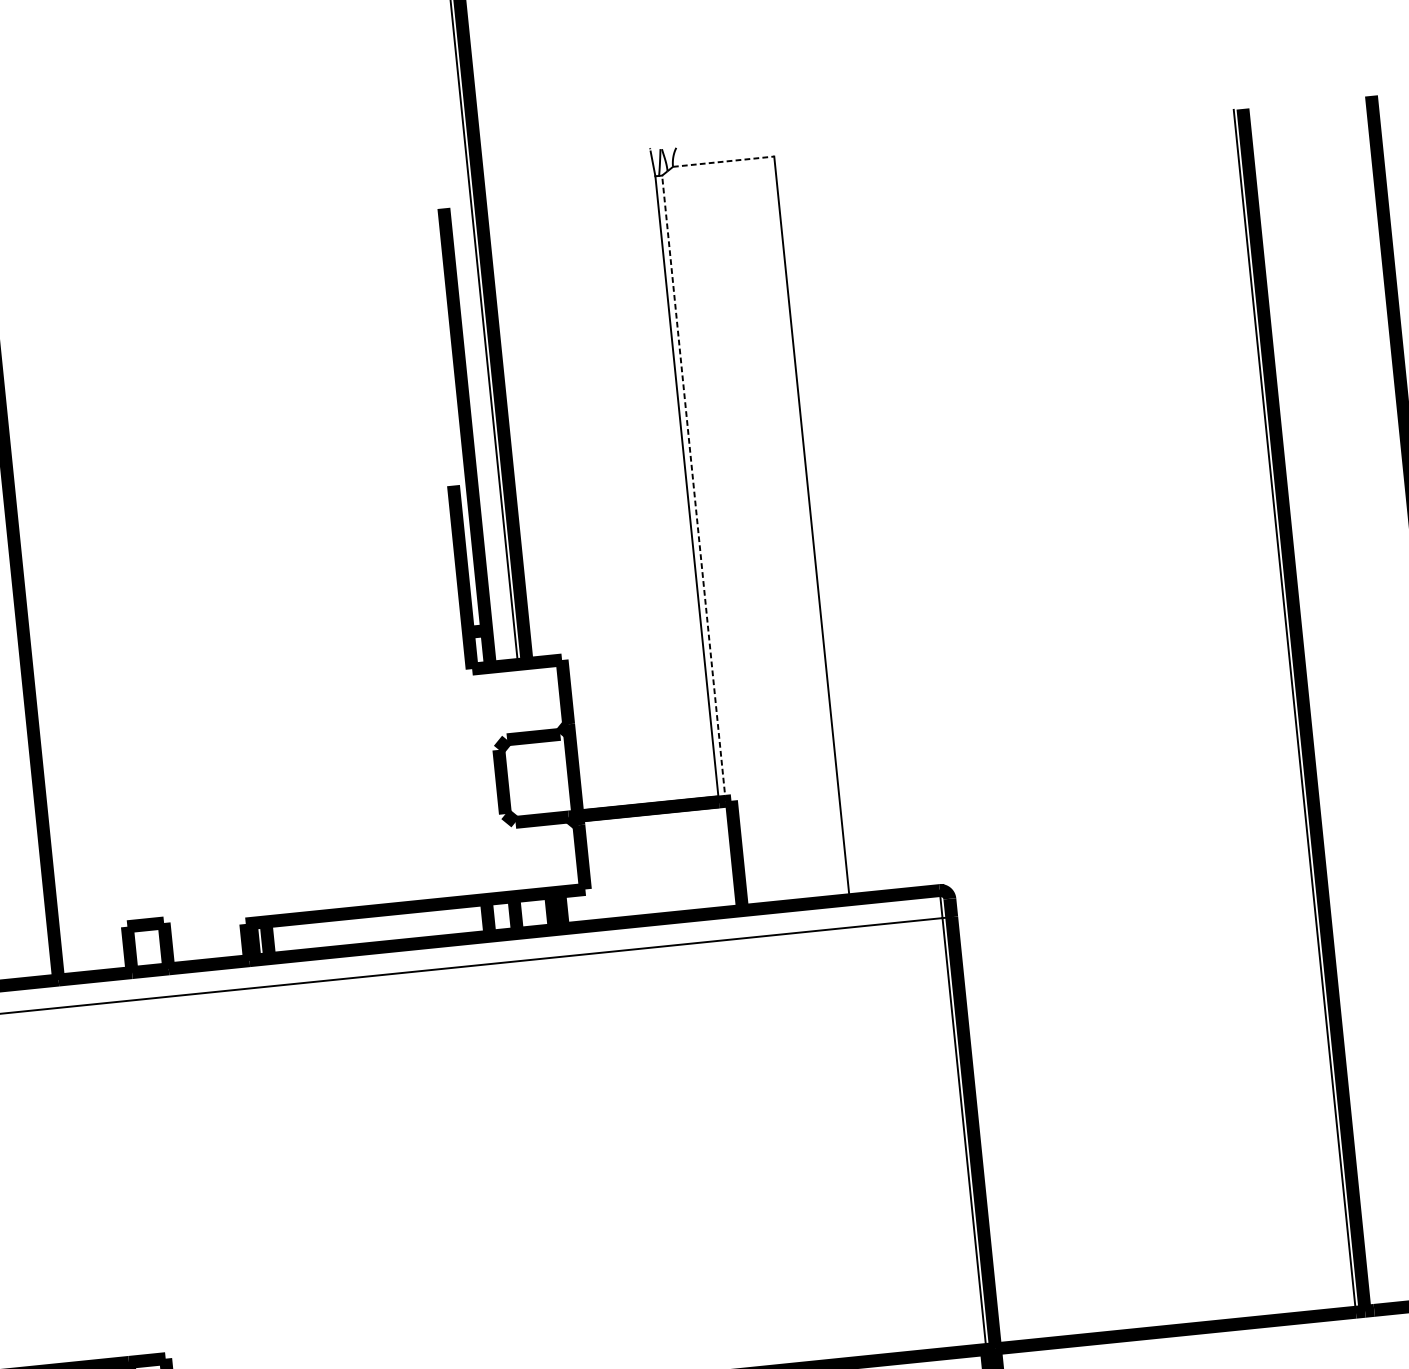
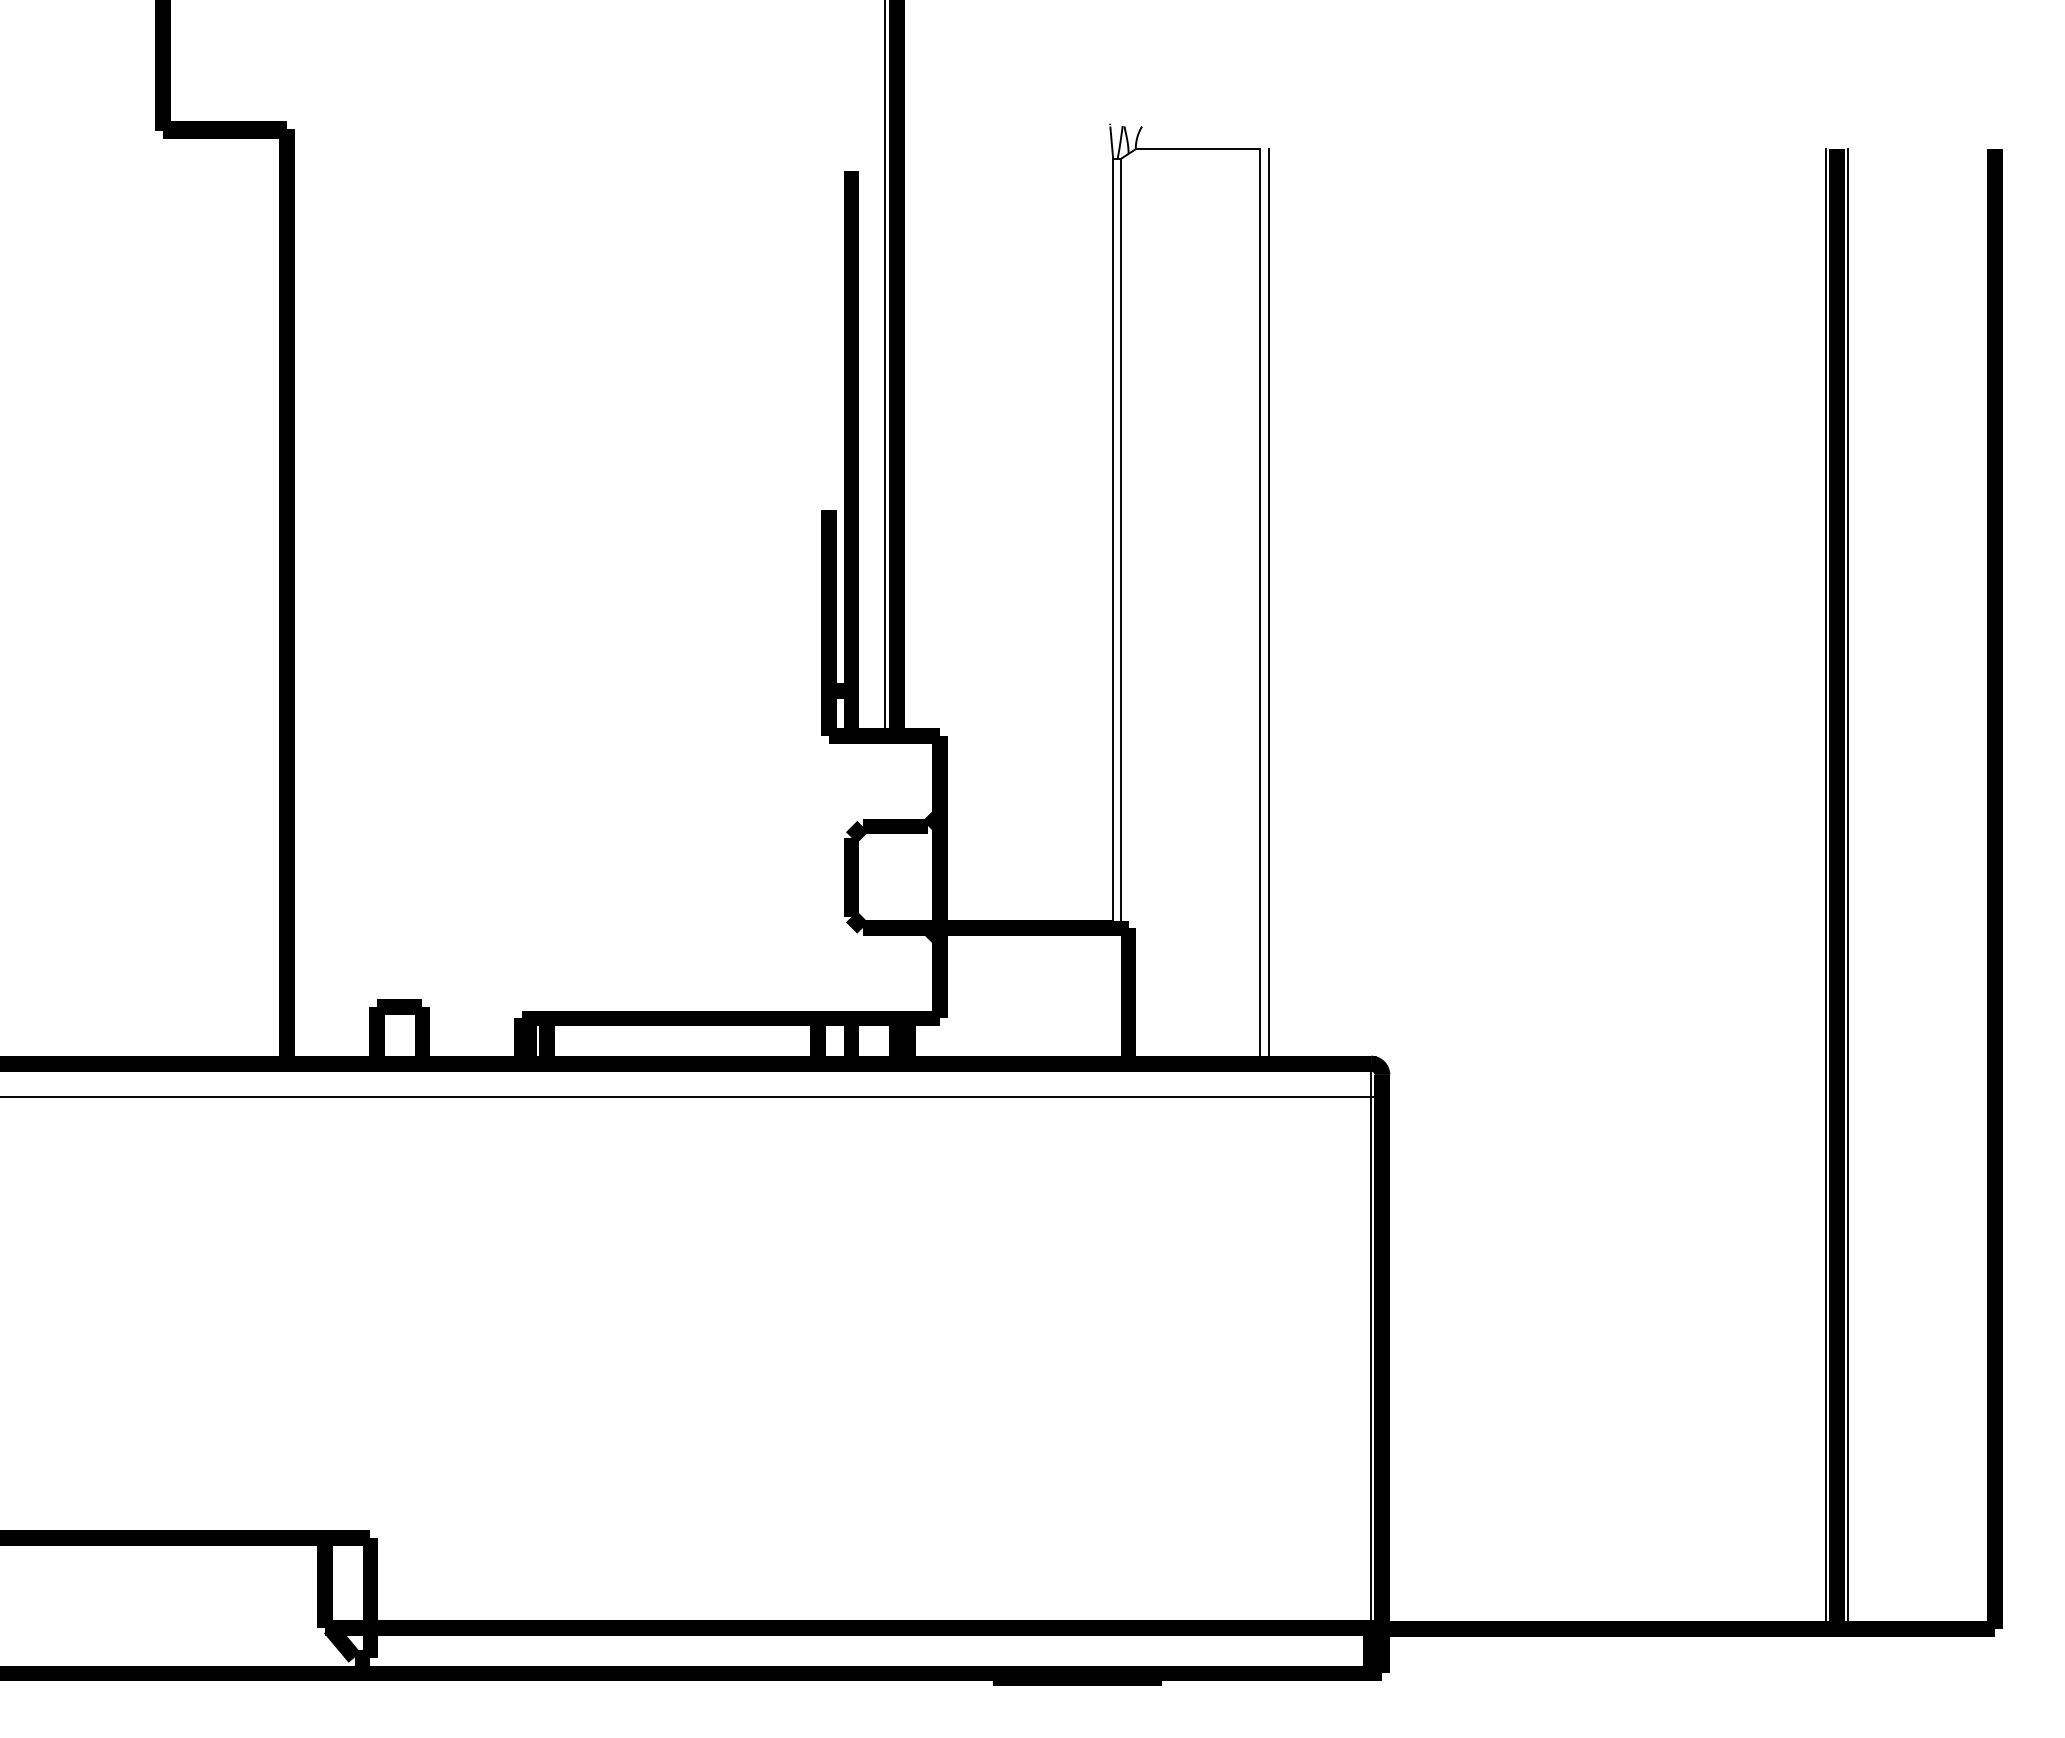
line: (724, 161) -> (1198, 149), dashed -> solid
line: (693, 488) -> (1121, 543), dashed -> solid
line: (818, 527) -> (1268, 606), added
line: (1313, 708) -> (1848, 888), added

